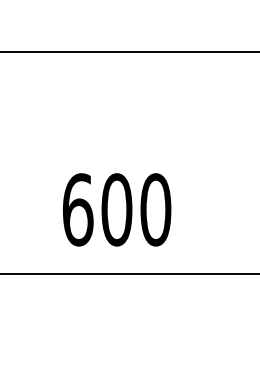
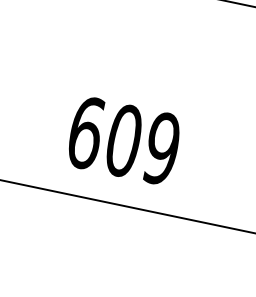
text: (155, 209) -> (161, 148), 600 -> 609

